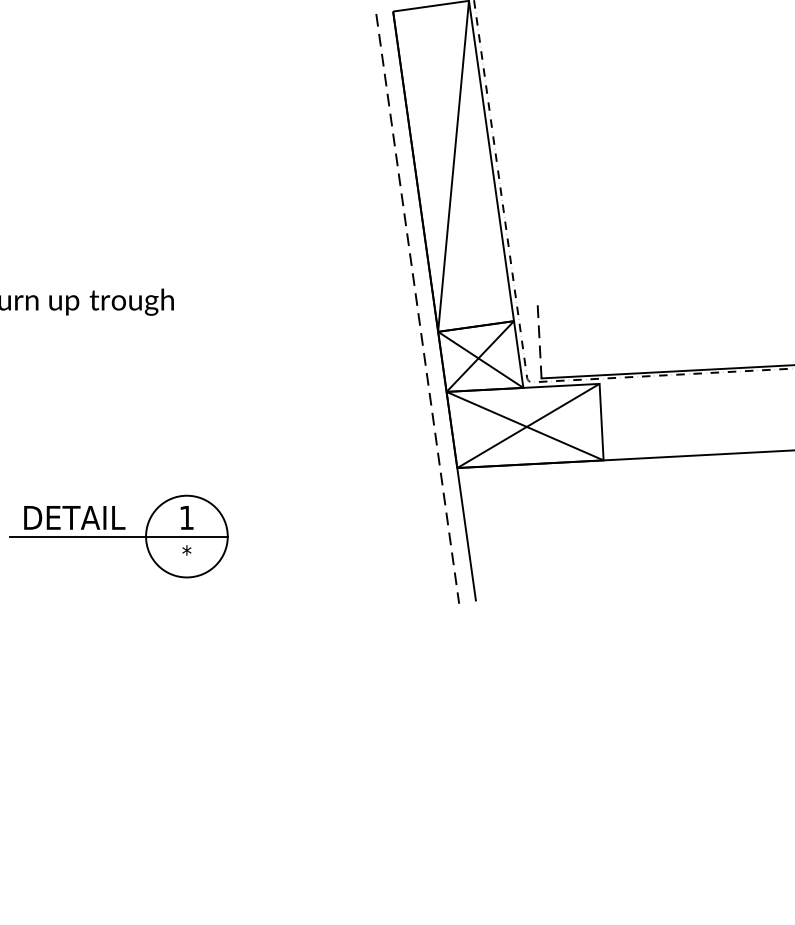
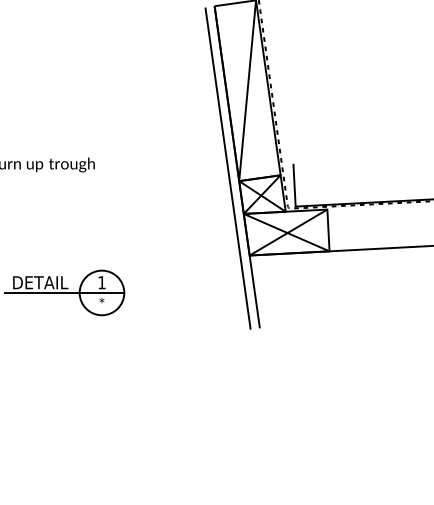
line: (418, 308) -> (228, 168), dashed -> solid
line: (539, 339) -> (294, 185), dashed -> solid

